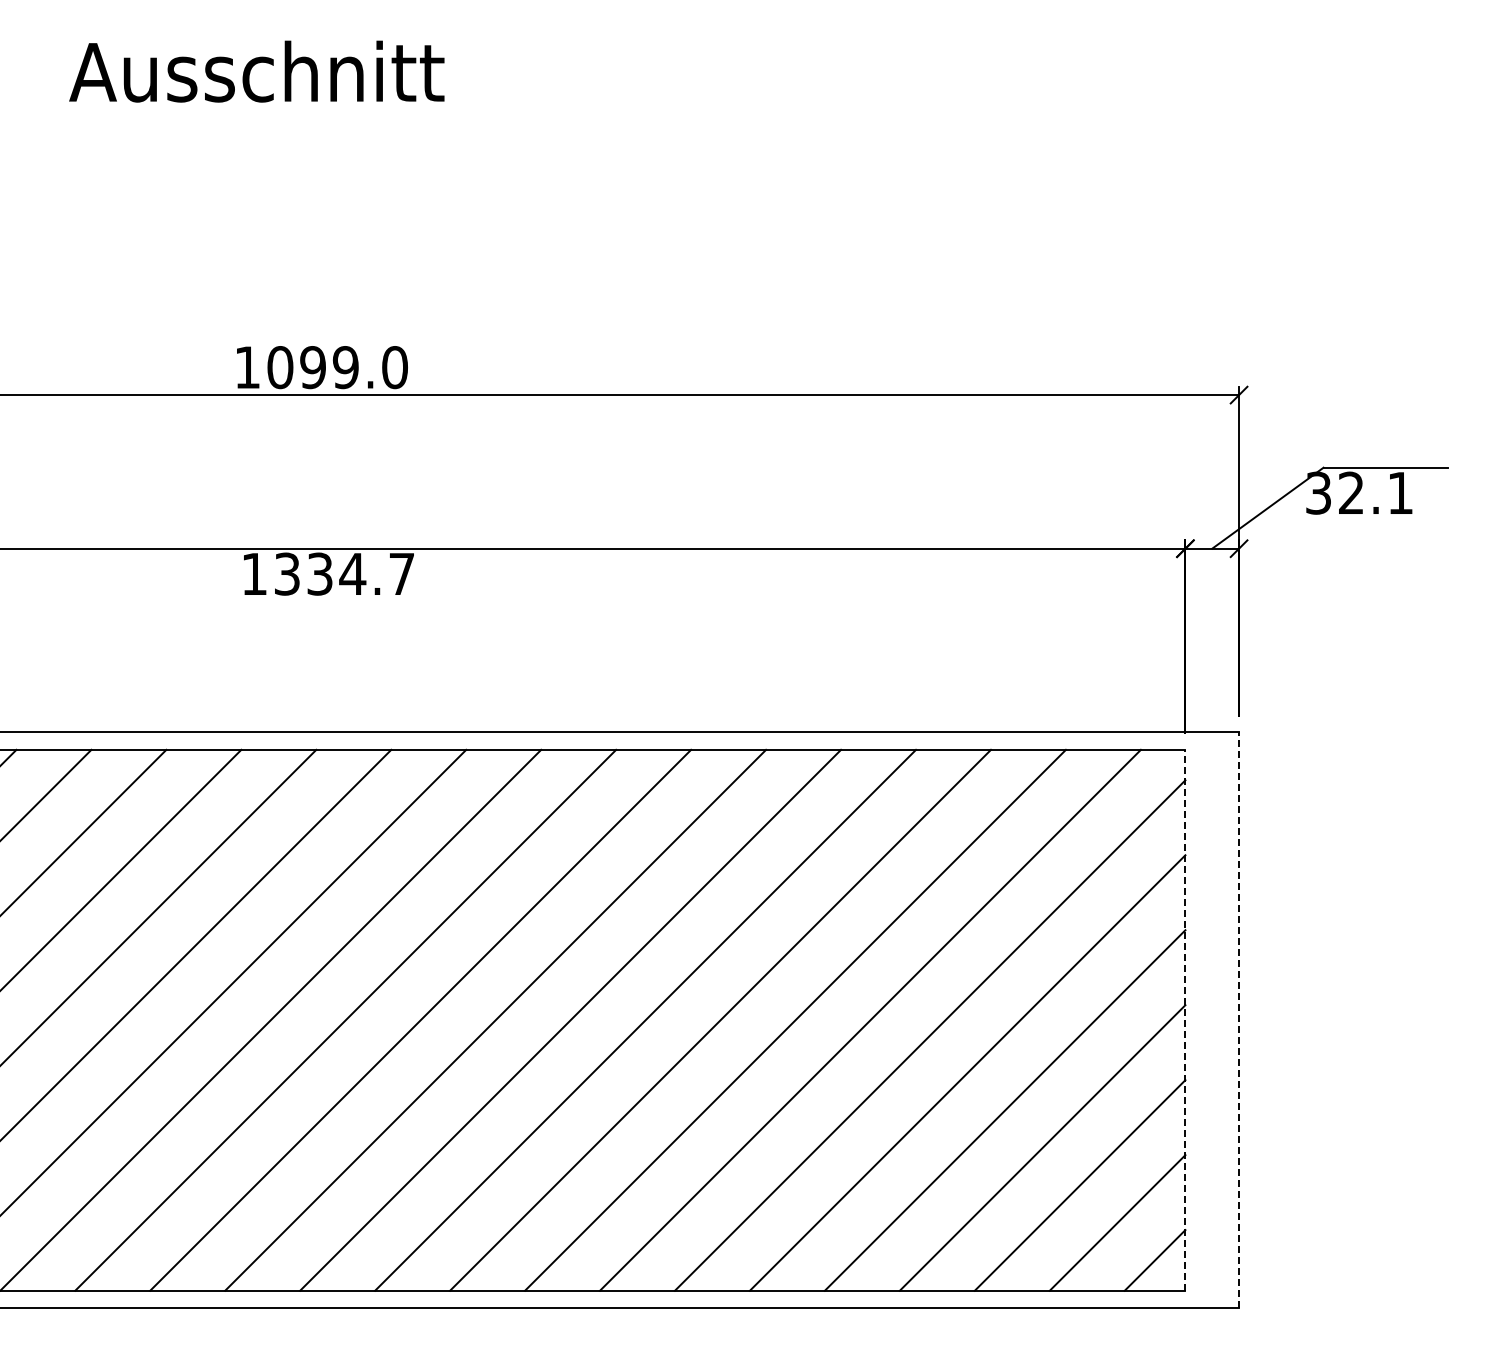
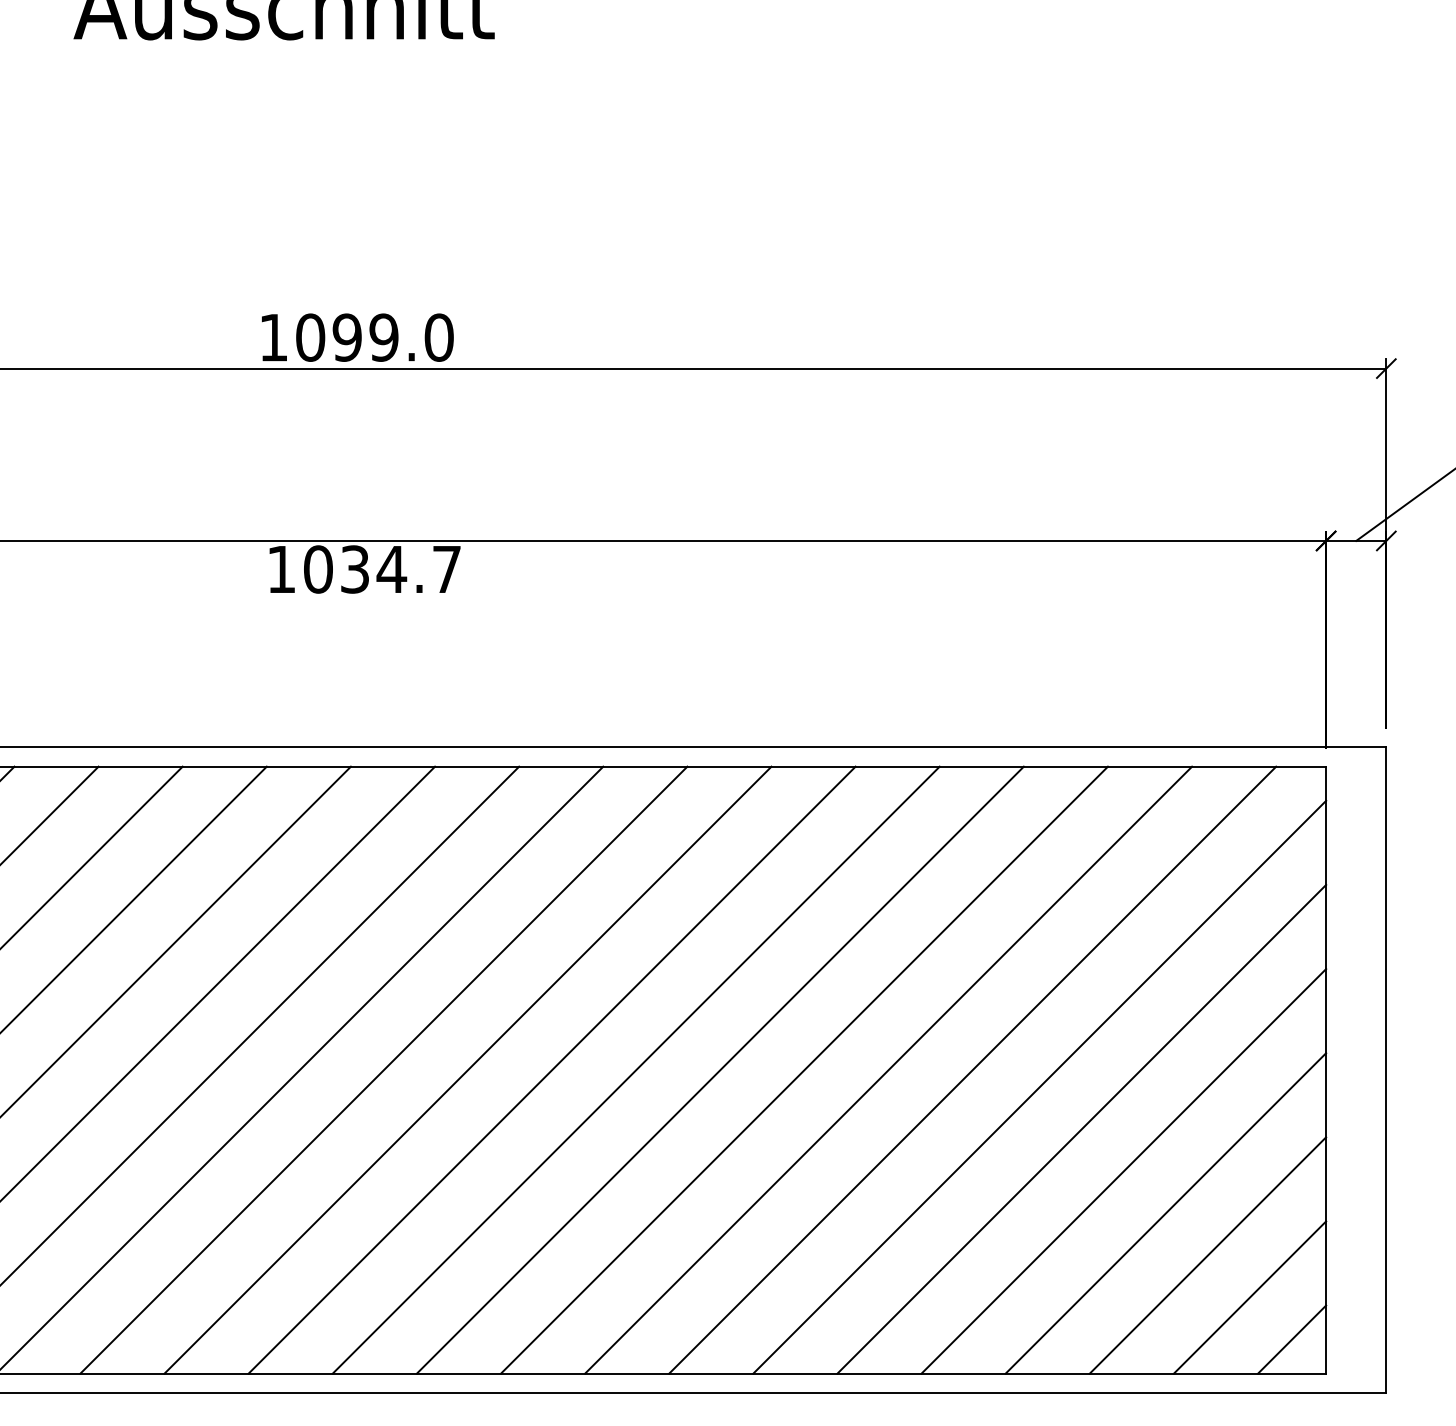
text: (287, 573) -> (318, 568), 1334.7 -> 1034.7
line: (1185, 1019) -> (1326, 1069), dashed -> solid
line: (1239, 1020) -> (1386, 1070), dashed -> solid

